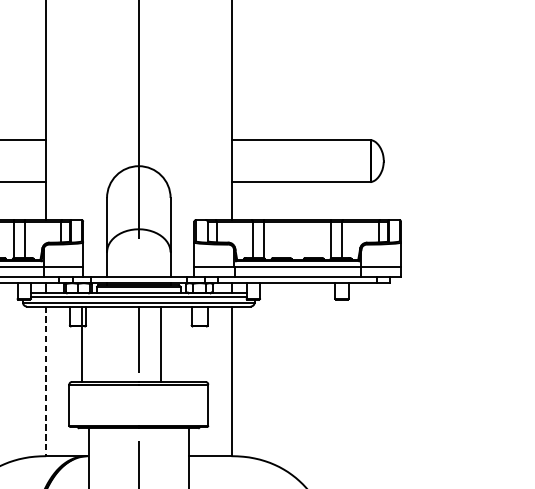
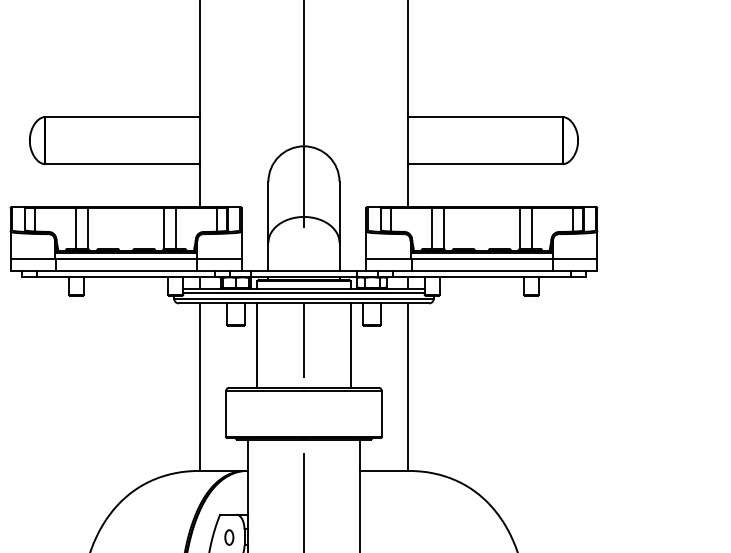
line: (82, 344) -> (257, 345), moved
line: (160, 344) -> (350, 345), moved
line: (46, 381) -> (200, 387), dashed -> solid

